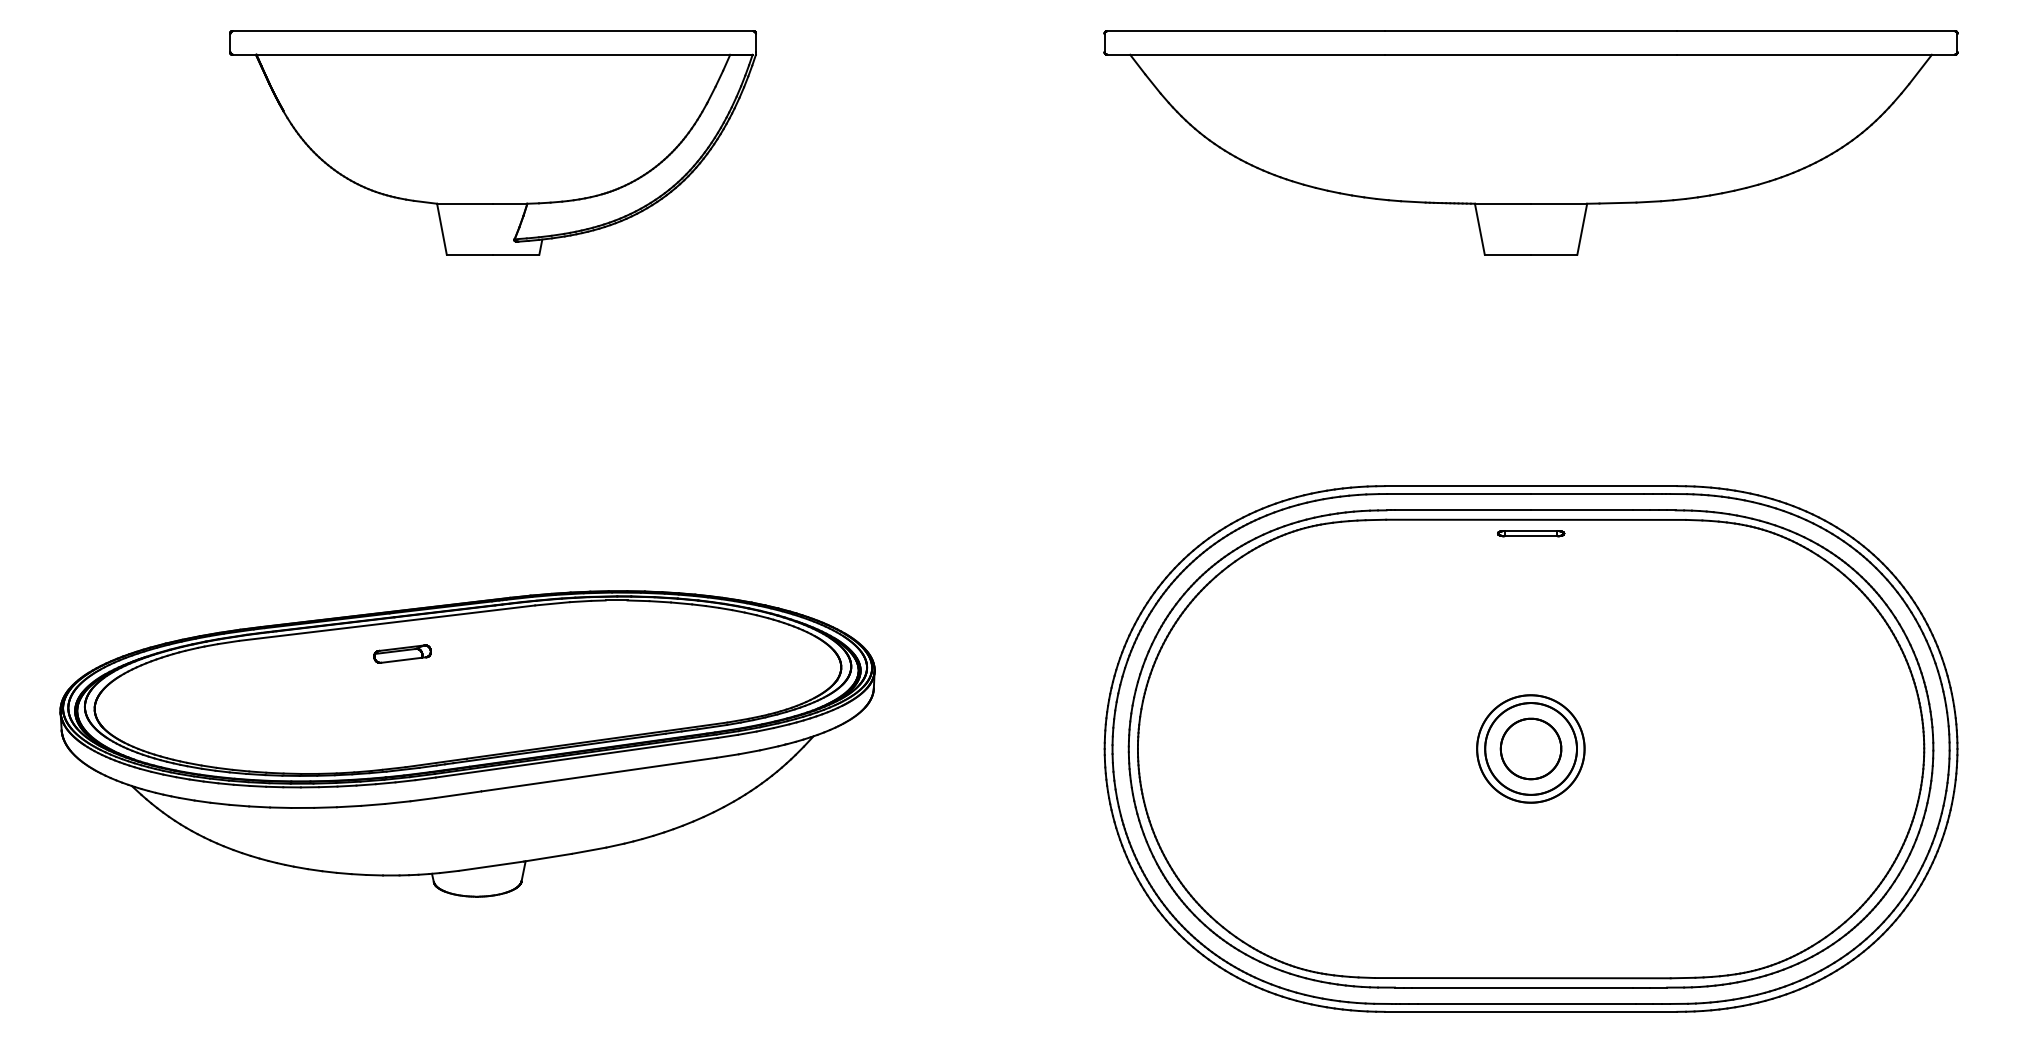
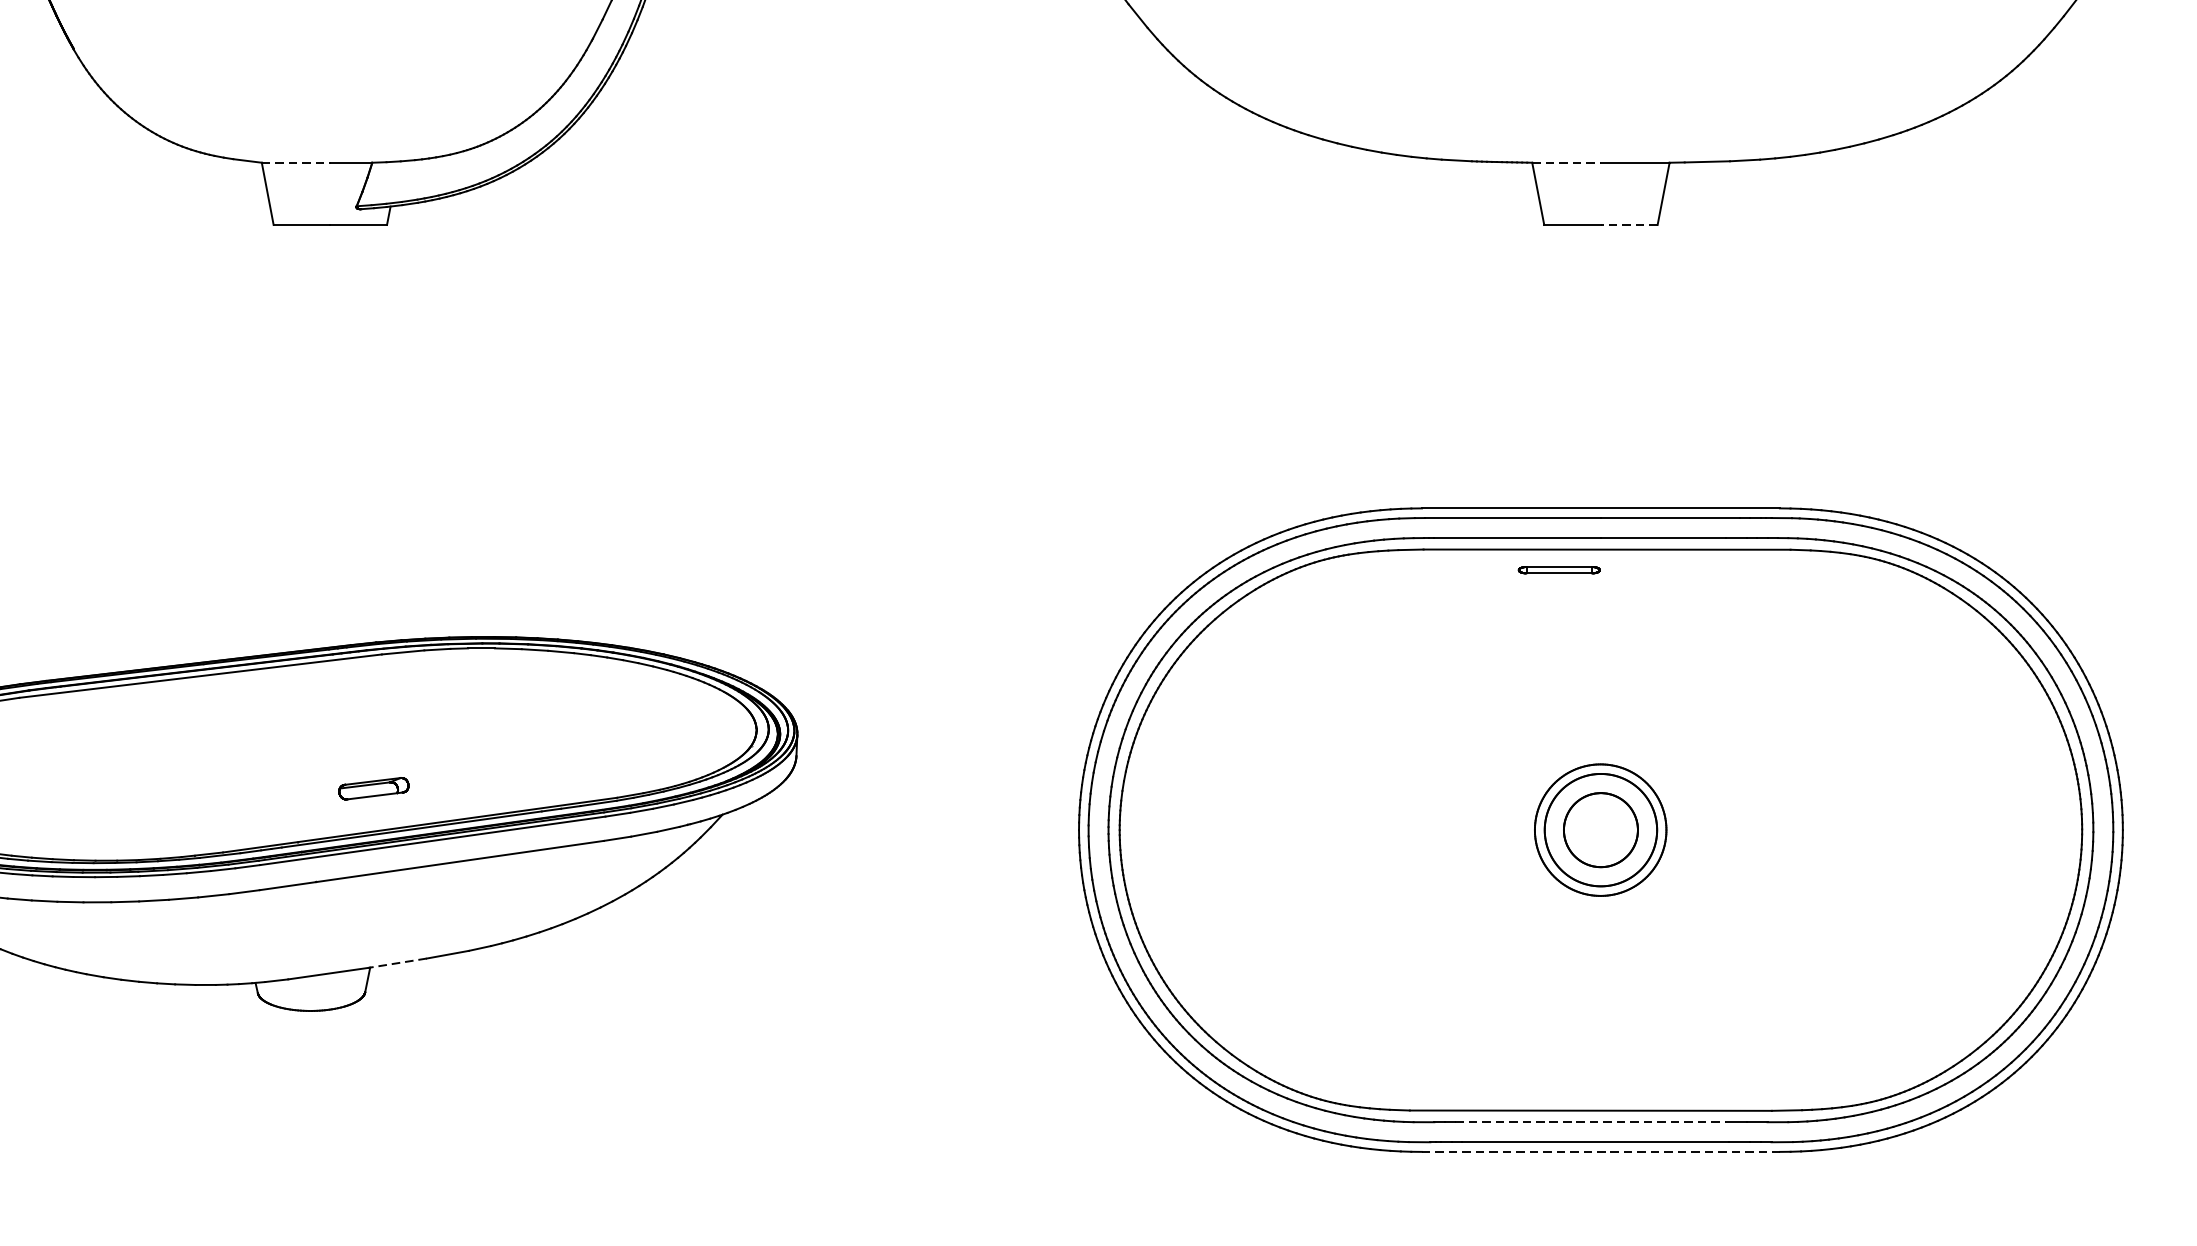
line: (465, 203) -> (296, 162), solid -> dashed
line: (1503, 203) -> (1567, 162), solid -> dashed
line: (1553, 254) -> (1628, 224), solid -> dashed
part: (1531, 533) -> (1559, 570), moved
part: (402, 653) -> (373, 787), moved
line: (547, 857) -> (396, 962), solid -> dashed
line: (1522, 987) -> (1590, 1122), solid -> dashed
line: (1531, 1011) -> (1601, 1151), solid -> dashed

